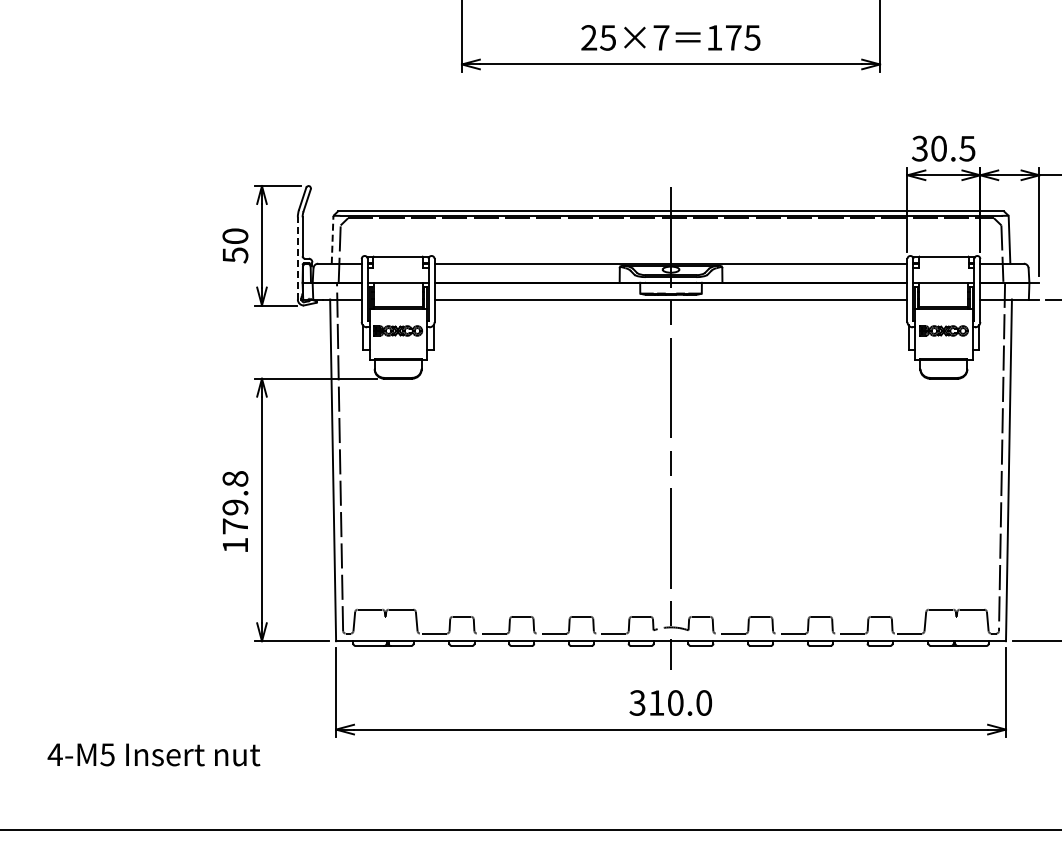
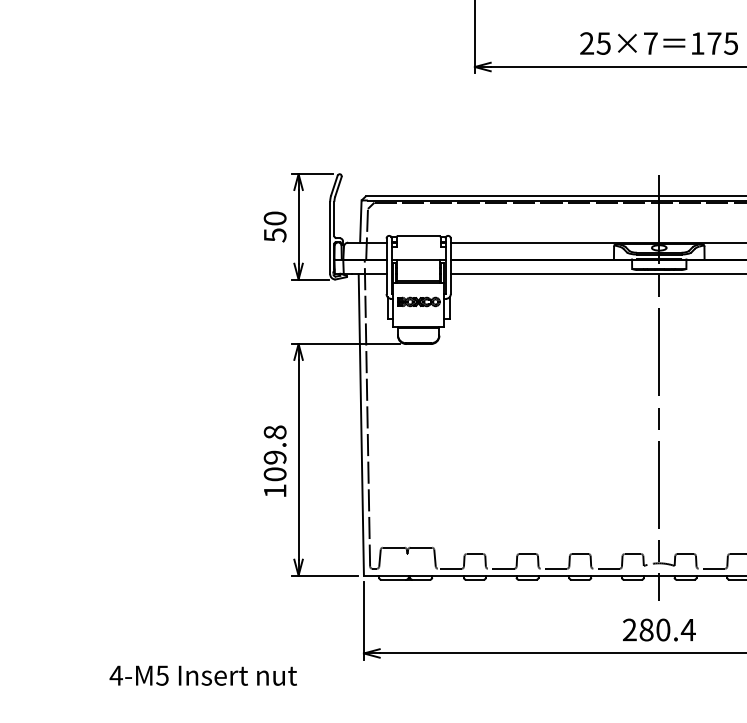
line: (332, 239) -> (360, 221), dashed -> solid
line: (297, 257) -> (329, 237), dashed -> solid
text: (235, 526) -> (275, 474), 179.8 -> 109.8
text: (670, 702) -> (658, 629), 310.0 -> 280.4

